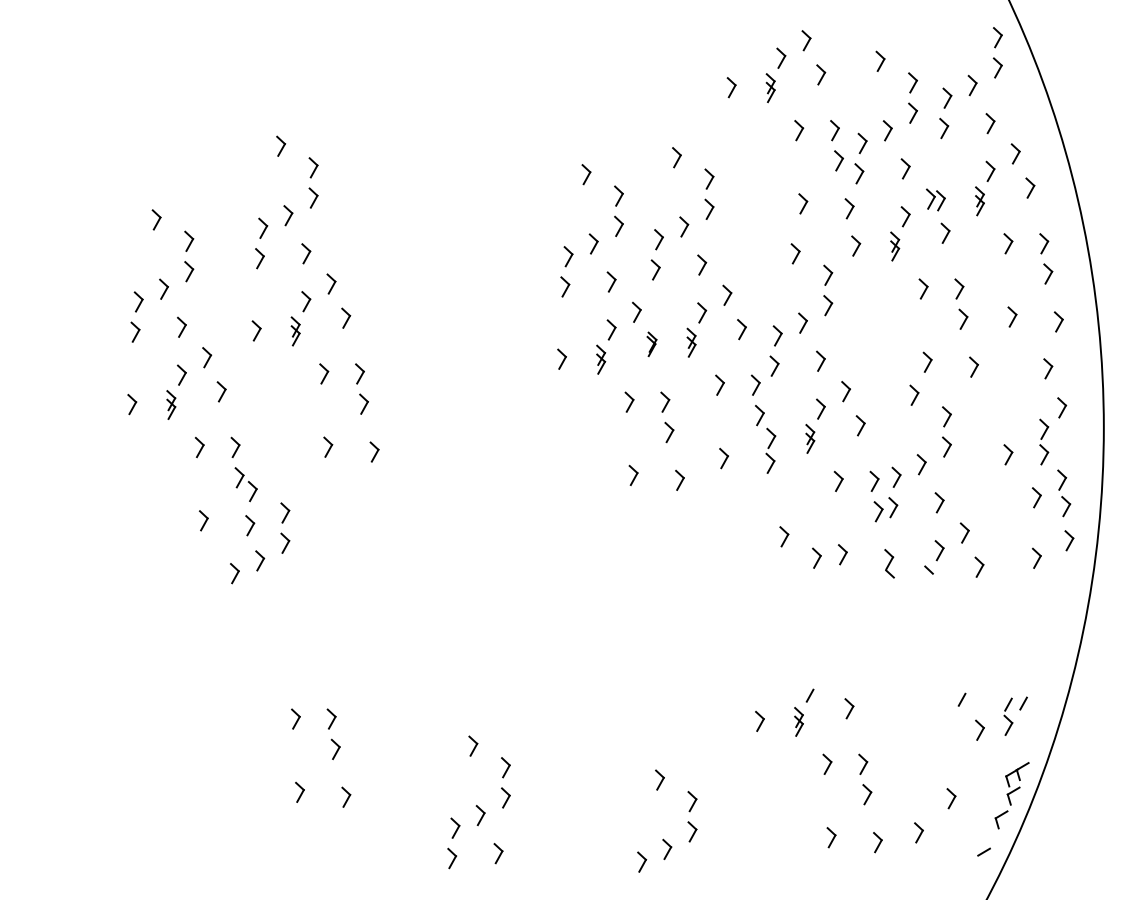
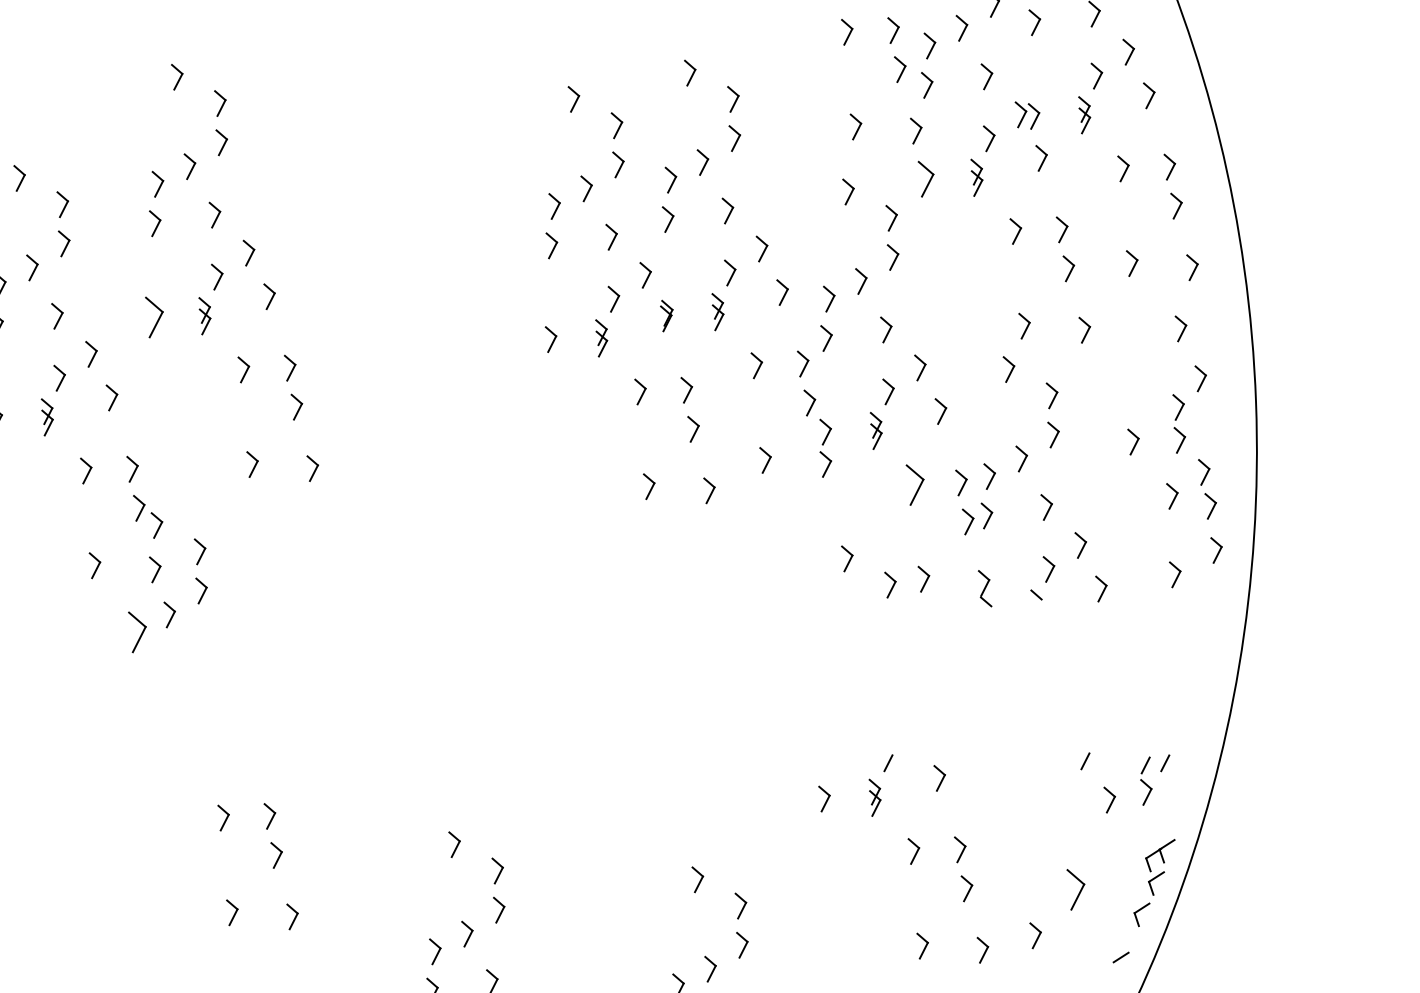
part: (856, 245) -> (927, 178), size x1.4
part: (256, 330) -> (154, 316), size x1.6
part: (838, 480) -> (915, 483), size x1.6
part: (234, 573) -> (137, 632), size x1.6
part: (951, 798) -> (1076, 889), size x1.6

